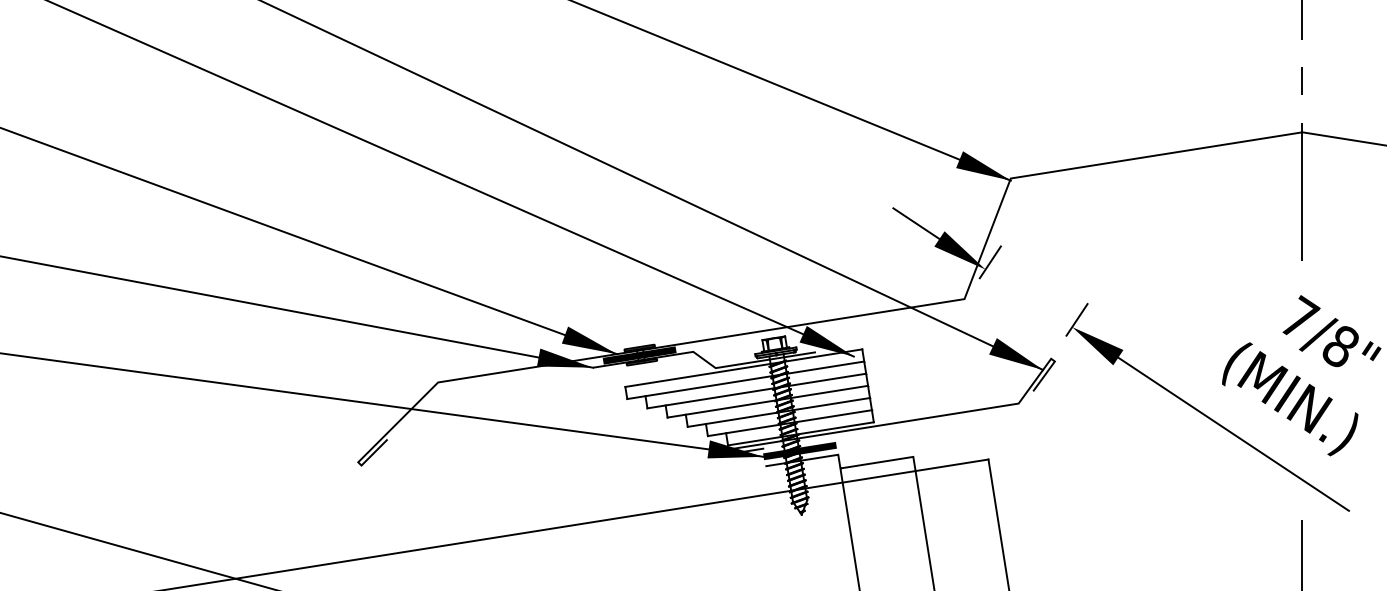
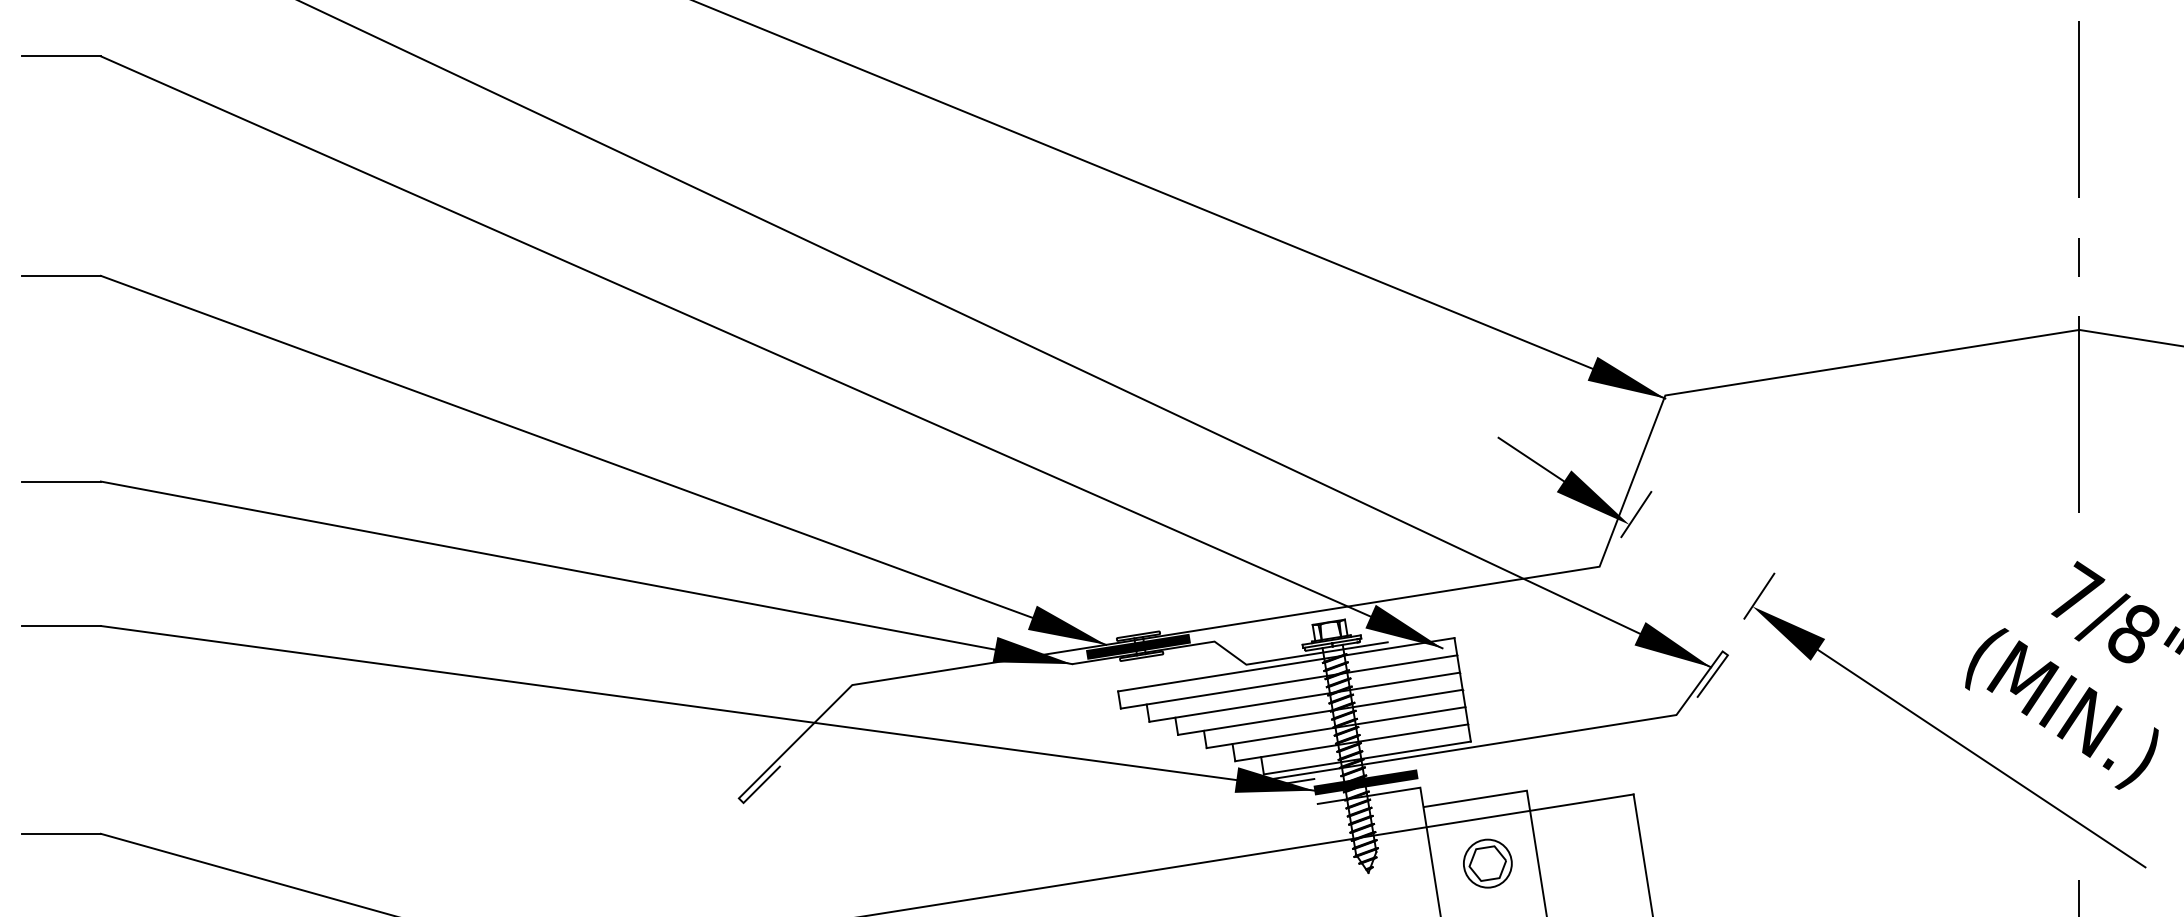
part: (885, 508) -> (1487, 863), added

